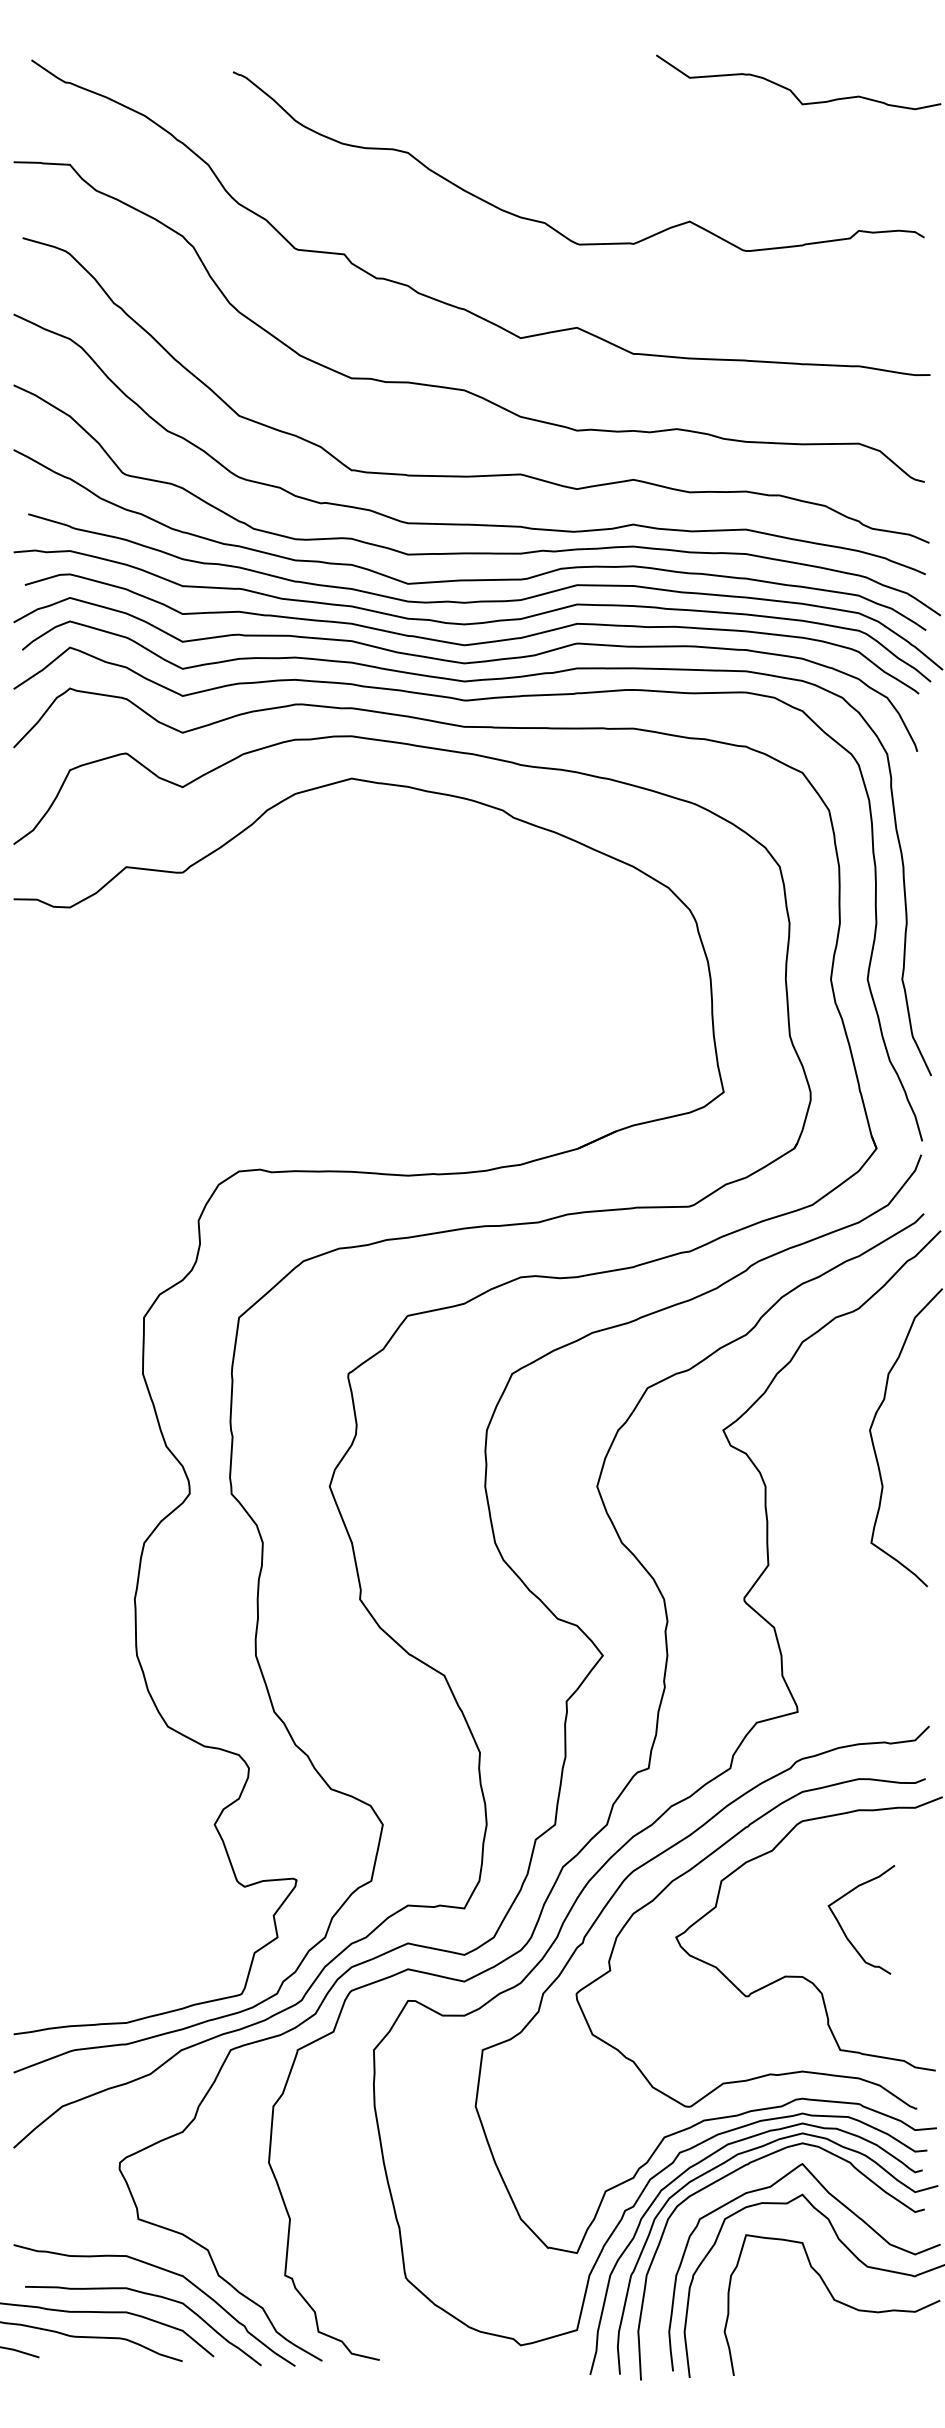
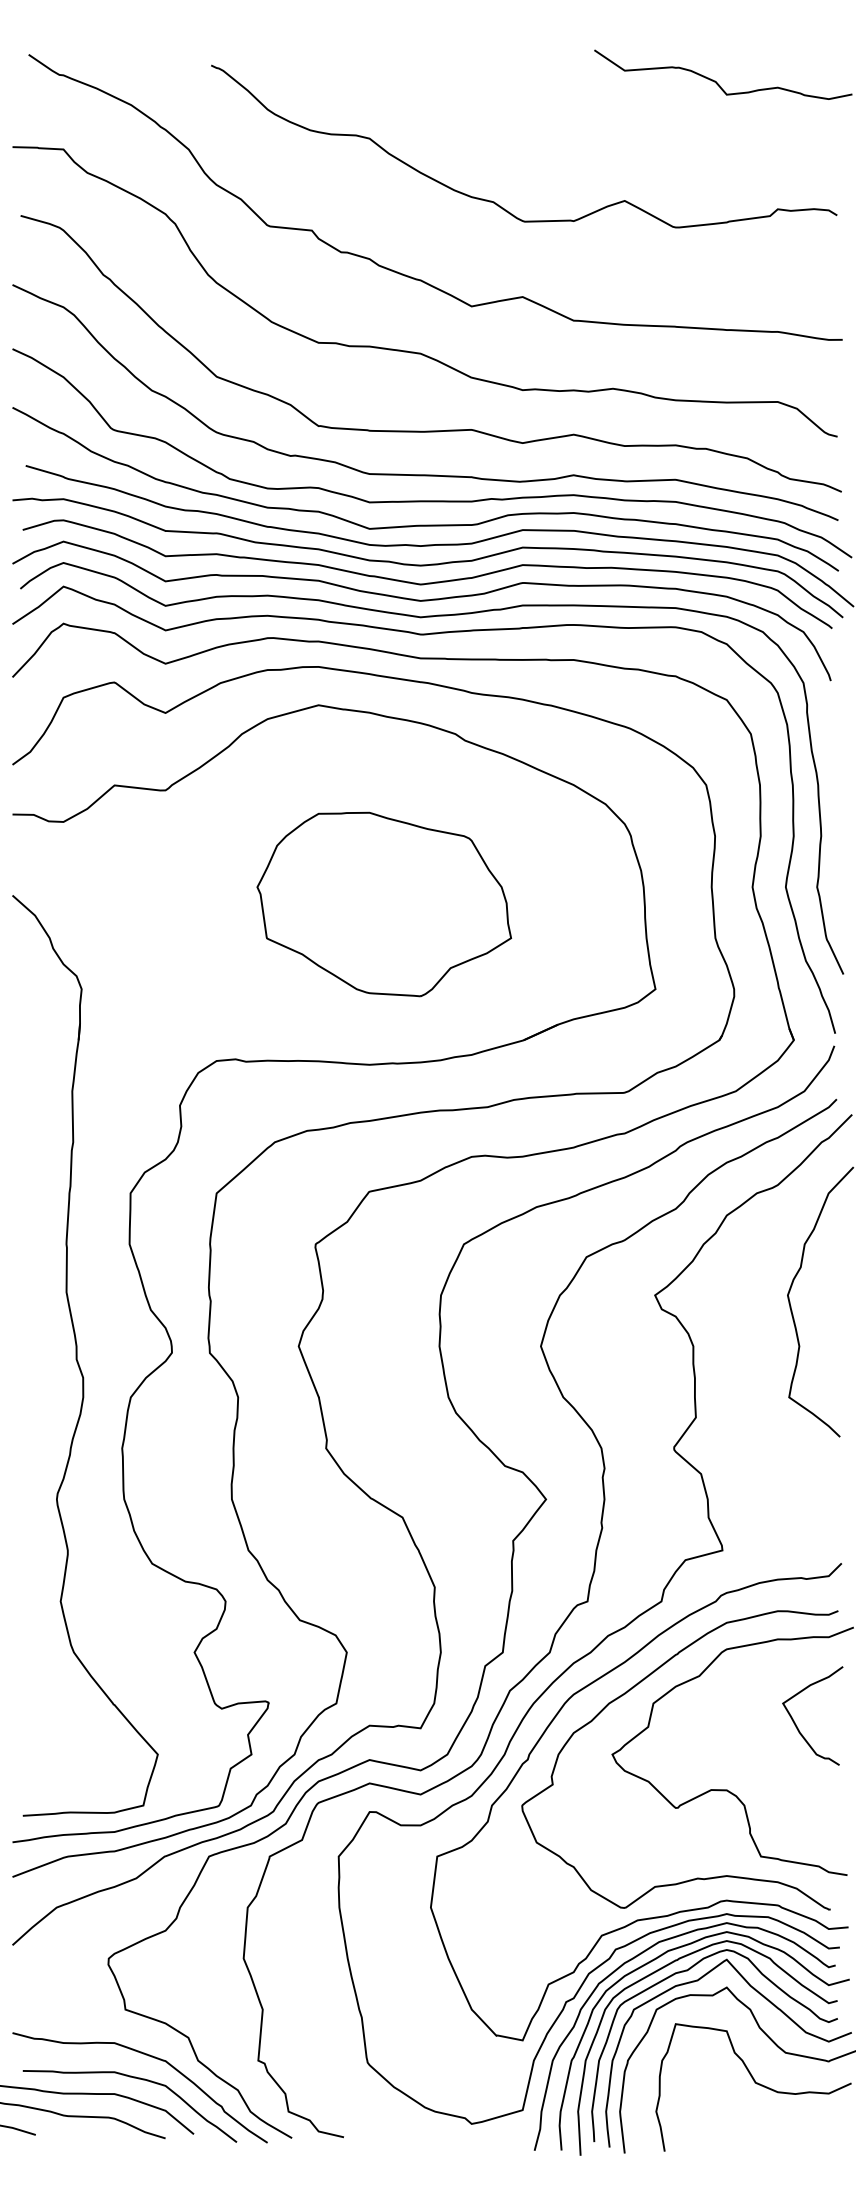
part: (424, 998) -> (384, 904), added
part: (85, 1496) -> (77, 1355), added
curve: (843, 1929) -> (796, 1724), moved
curve: (759, 2176) -> (687, 1971), added

